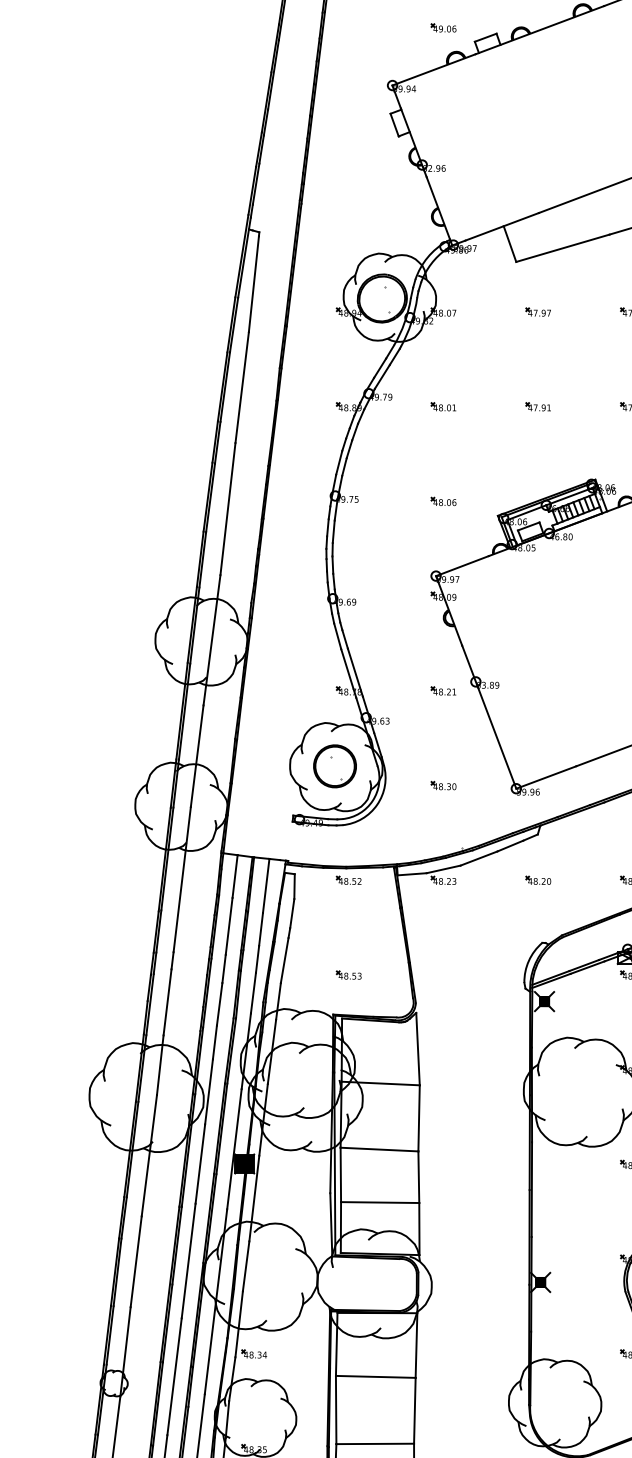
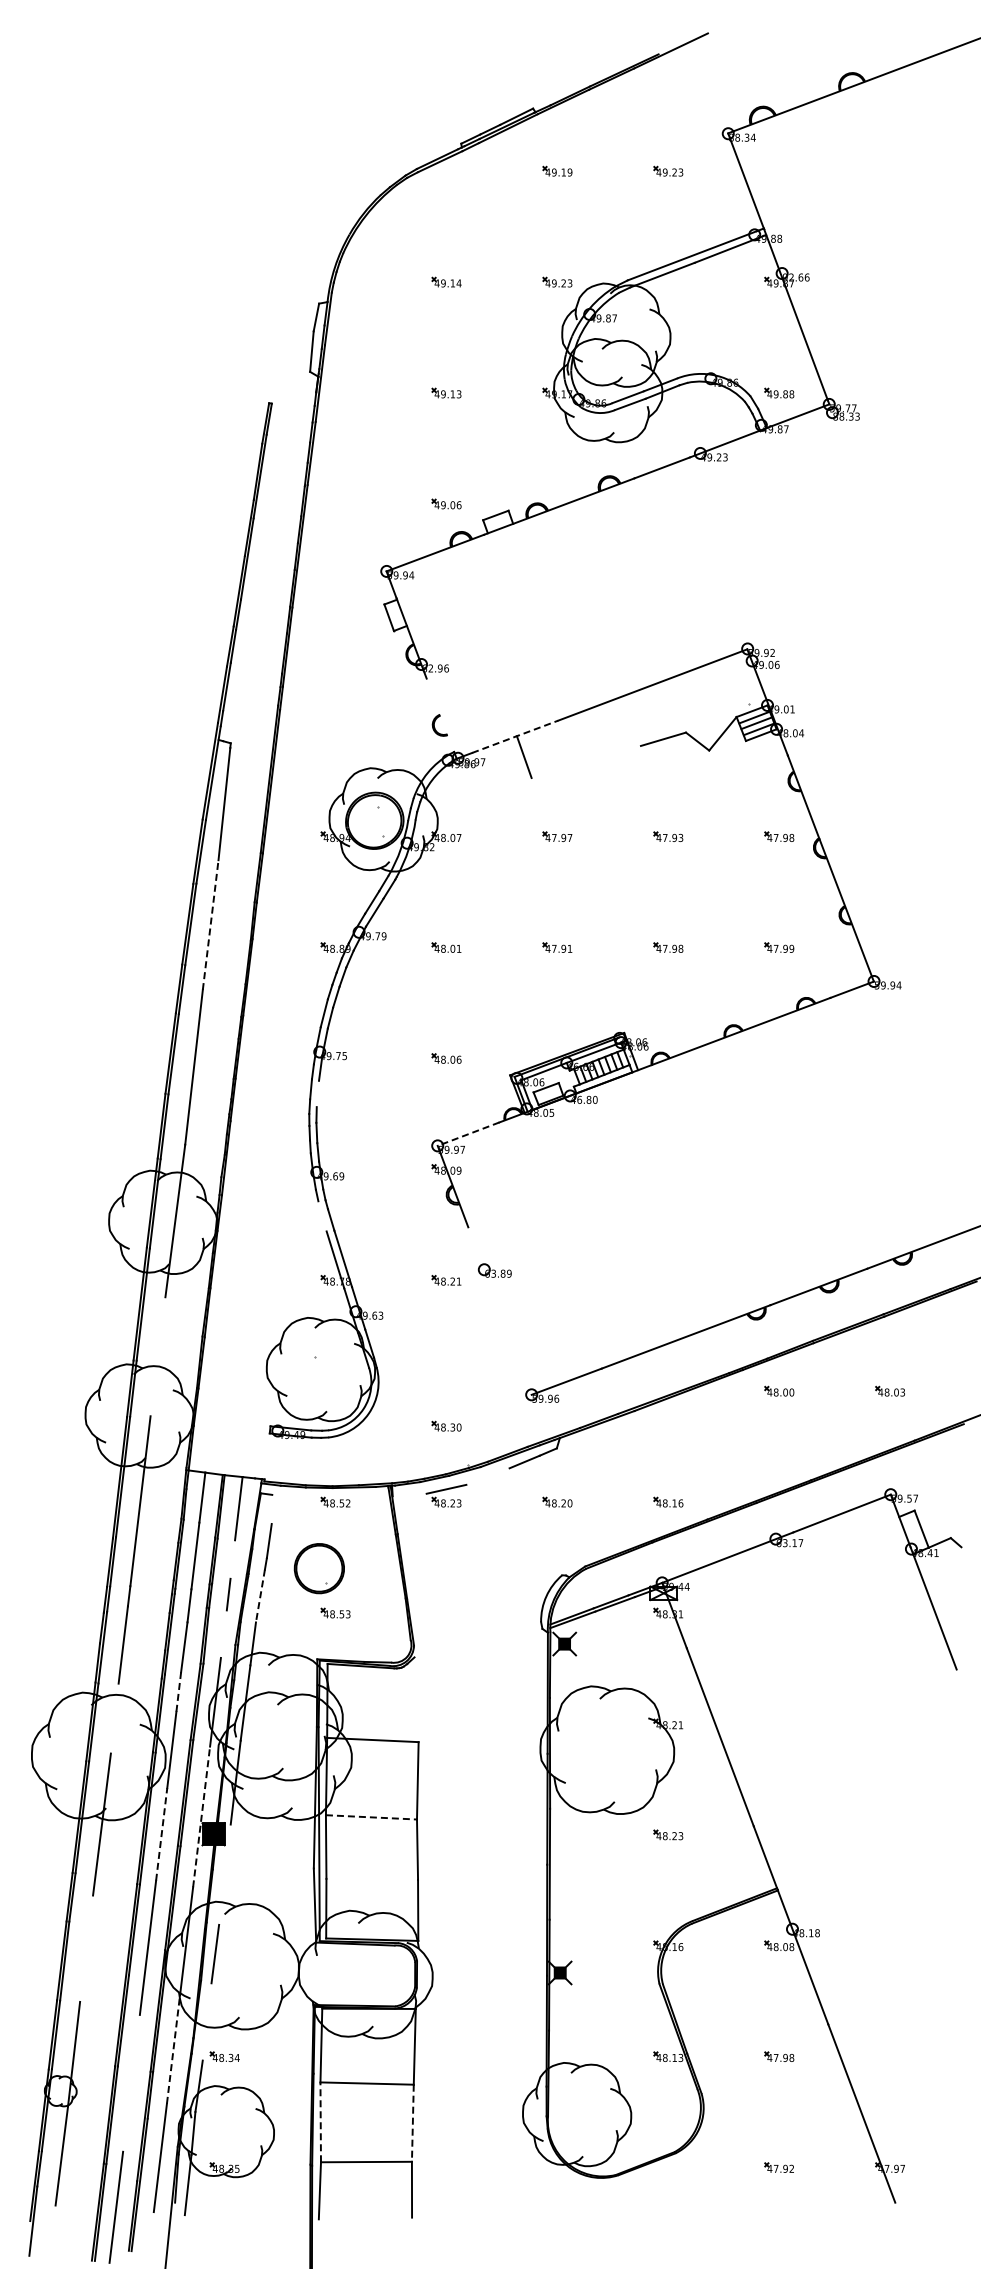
line: (438, 208) -> (440, 715), removed
line: (502, 226) -> (515, 736), solid -> dashed
line: (562, 247) -> (585, 761), removed
line: (242, 387) -> (210, 924), solid -> dashed
line: (333, 531) -> (317, 1093), removed
line: (462, 566) -> (468, 1134), solid -> dashed
line: (337, 636) -> (322, 1216), removed
line: (488, 716) -> (499, 1310), removed
line: (196, 755) -> (157, 1356), removed
part: (334, 766) -> (318, 1568), moved
part: (443, 785) -> (446, 1425), moved
line: (478, 858) -> (487, 1476), removed
line: (411, 873) -> (409, 1494), removed
line: (294, 886) -> (271, 1509), removed
line: (260, 929) -> (232, 1559), removed
line: (284, 960) -> (260, 1596), solid -> dashed
line: (253, 992) -> (223, 1633), removed
line: (214, 1042) -> (178, 1691), solid -> dashed
line: (417, 1048) -> (416, 1699), removed
line: (160, 1065) -> (114, 1718), removed
line: (234, 1148) -> (201, 1816), solid -> dashed
line: (379, 1149) -> (371, 1817), solid -> dashed
line: (200, 1164) -> (161, 1834), solid -> dashed
line: (253, 1198) -> (224, 1874), removed
line: (380, 1201) -> (372, 1878), removed
line: (136, 1261) -> (86, 1948), removed
line: (238, 1323) -> (206, 2021), removed
line: (210, 1347) -> (173, 2049), solid -> dashed
line: (174, 1375) -> (131, 2082), removed
line: (335, 1410) -> (320, 2122), solid -> dashed
line: (414, 1411) -> (412, 2123), solid -> dashed

